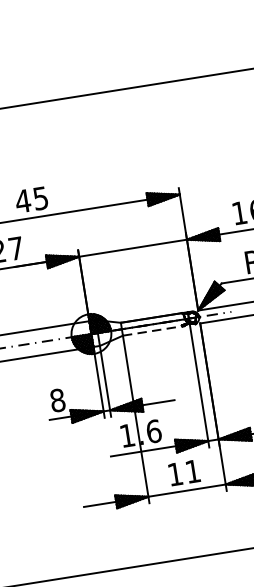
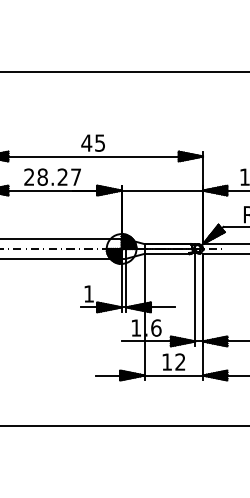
line: (154, 330) -> (168, 253), dashed -> solid
text: (56, 399) -> (88, 293), 8 -> 1
text: (192, 470) -> (180, 361), 11 -> 12

